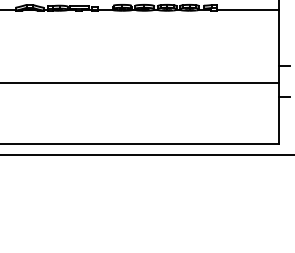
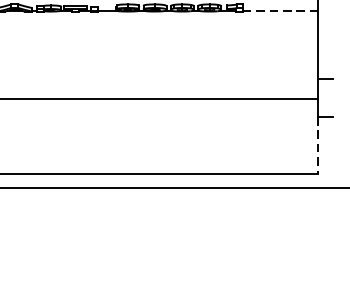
line: (247, 10) -> (280, 11), solid -> dashed
line: (278, 120) -> (318, 145), solid -> dashed

